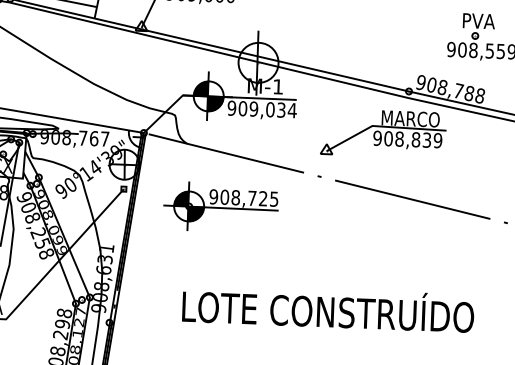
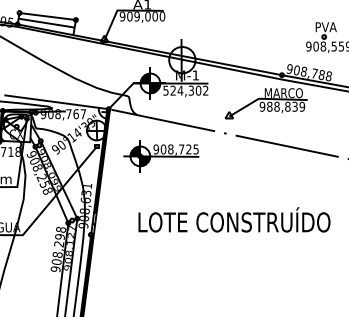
text: (261, 109) -> (185, 90), 909,034 -> 524,302
text: (388, 138) -> (269, 106), 908,839 -> 988,839

